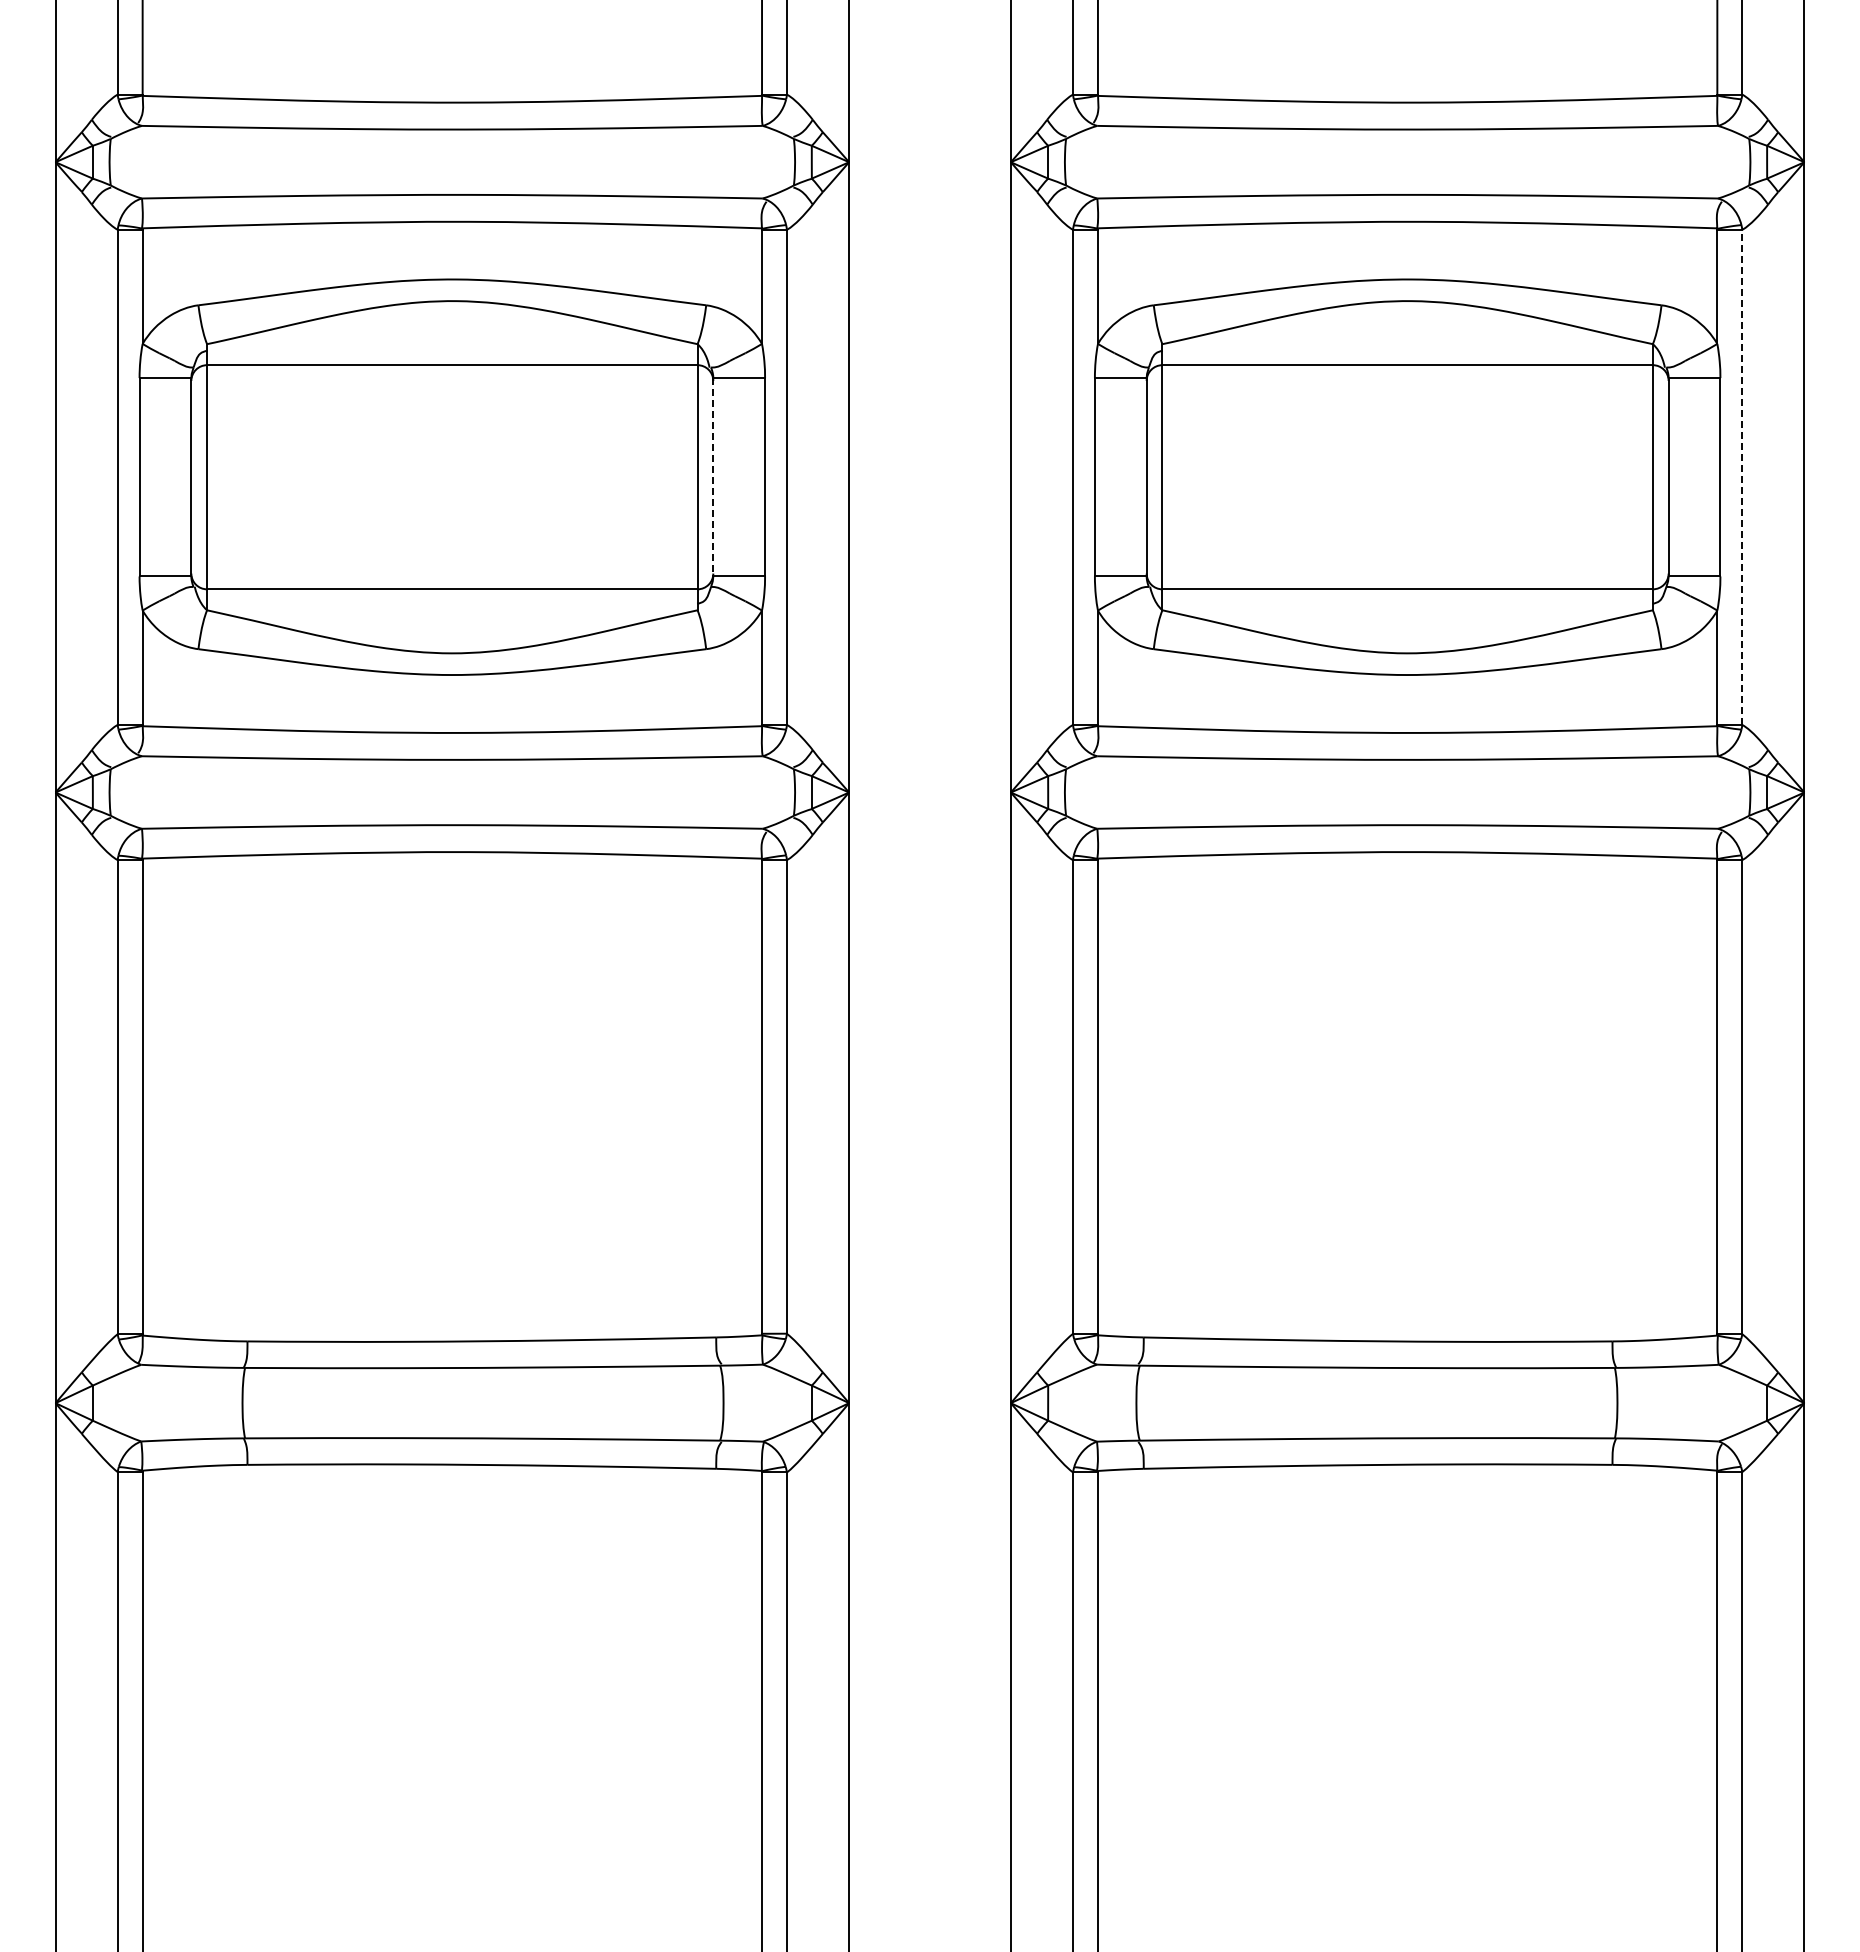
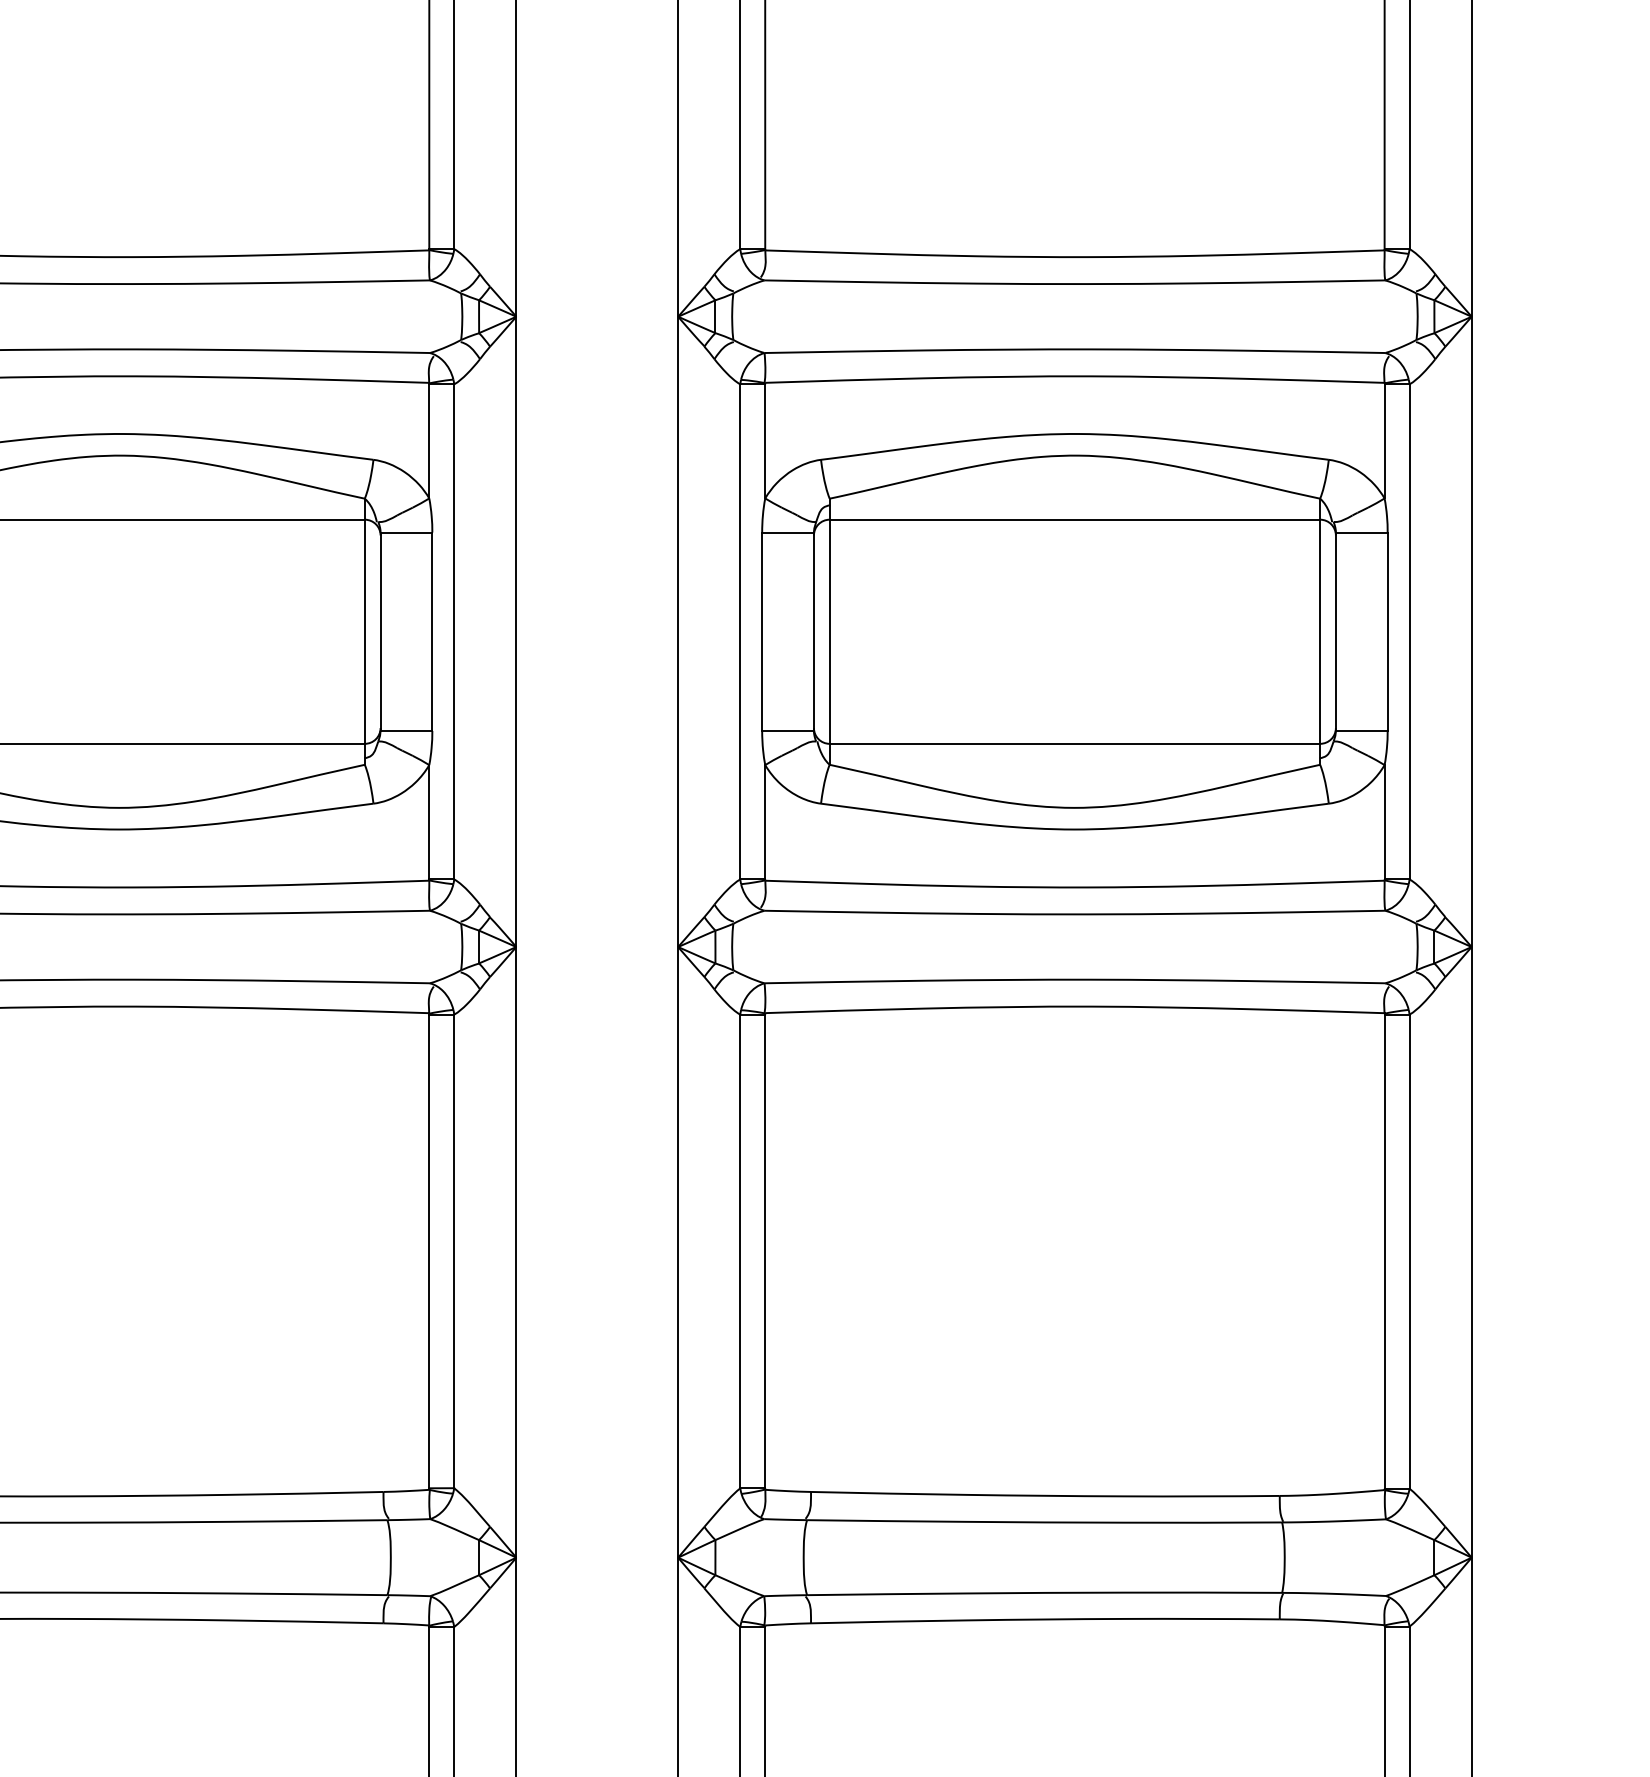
line: (713, 477) -> (380, 632), dashed -> solid
line: (1742, 477) -> (1409, 632), dashed -> solid

